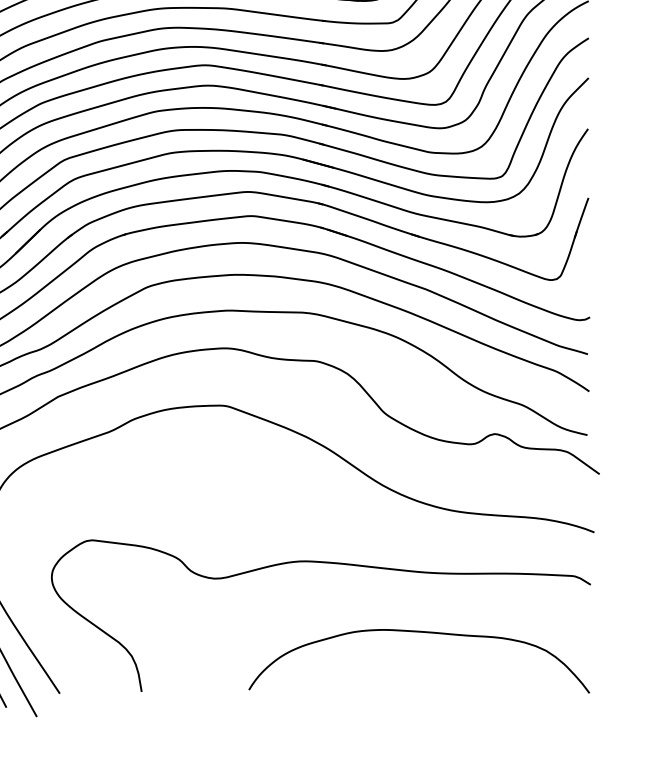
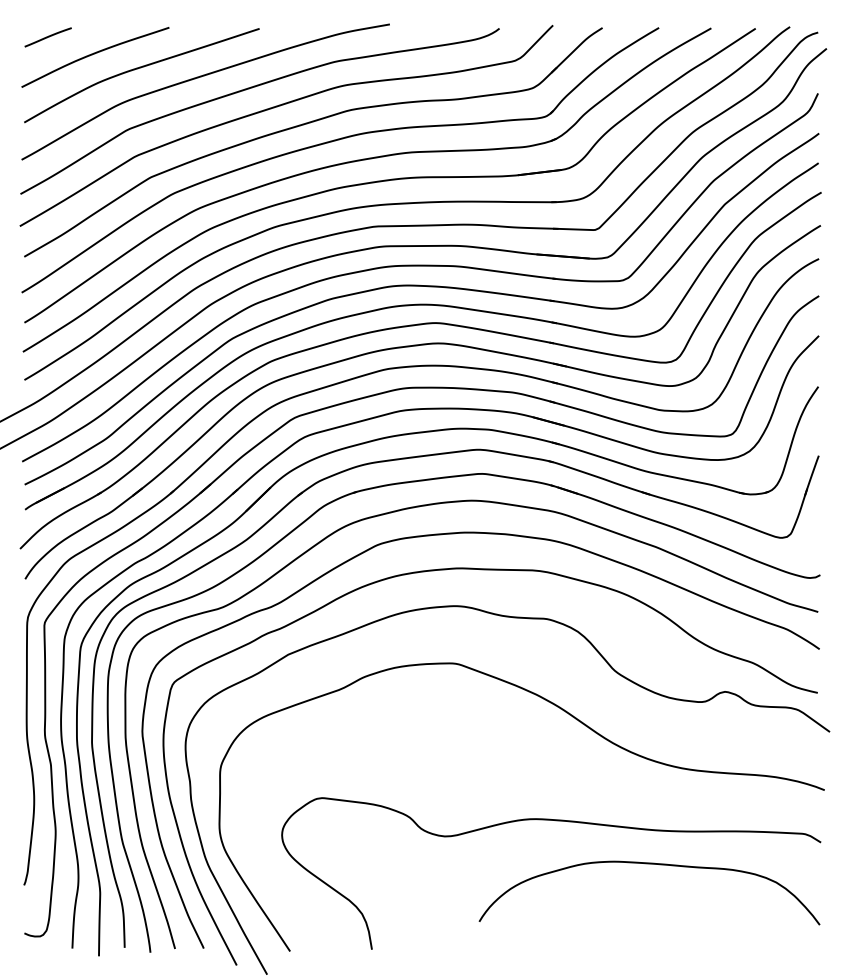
curve: (419, 632) -> (649, 864), moved

